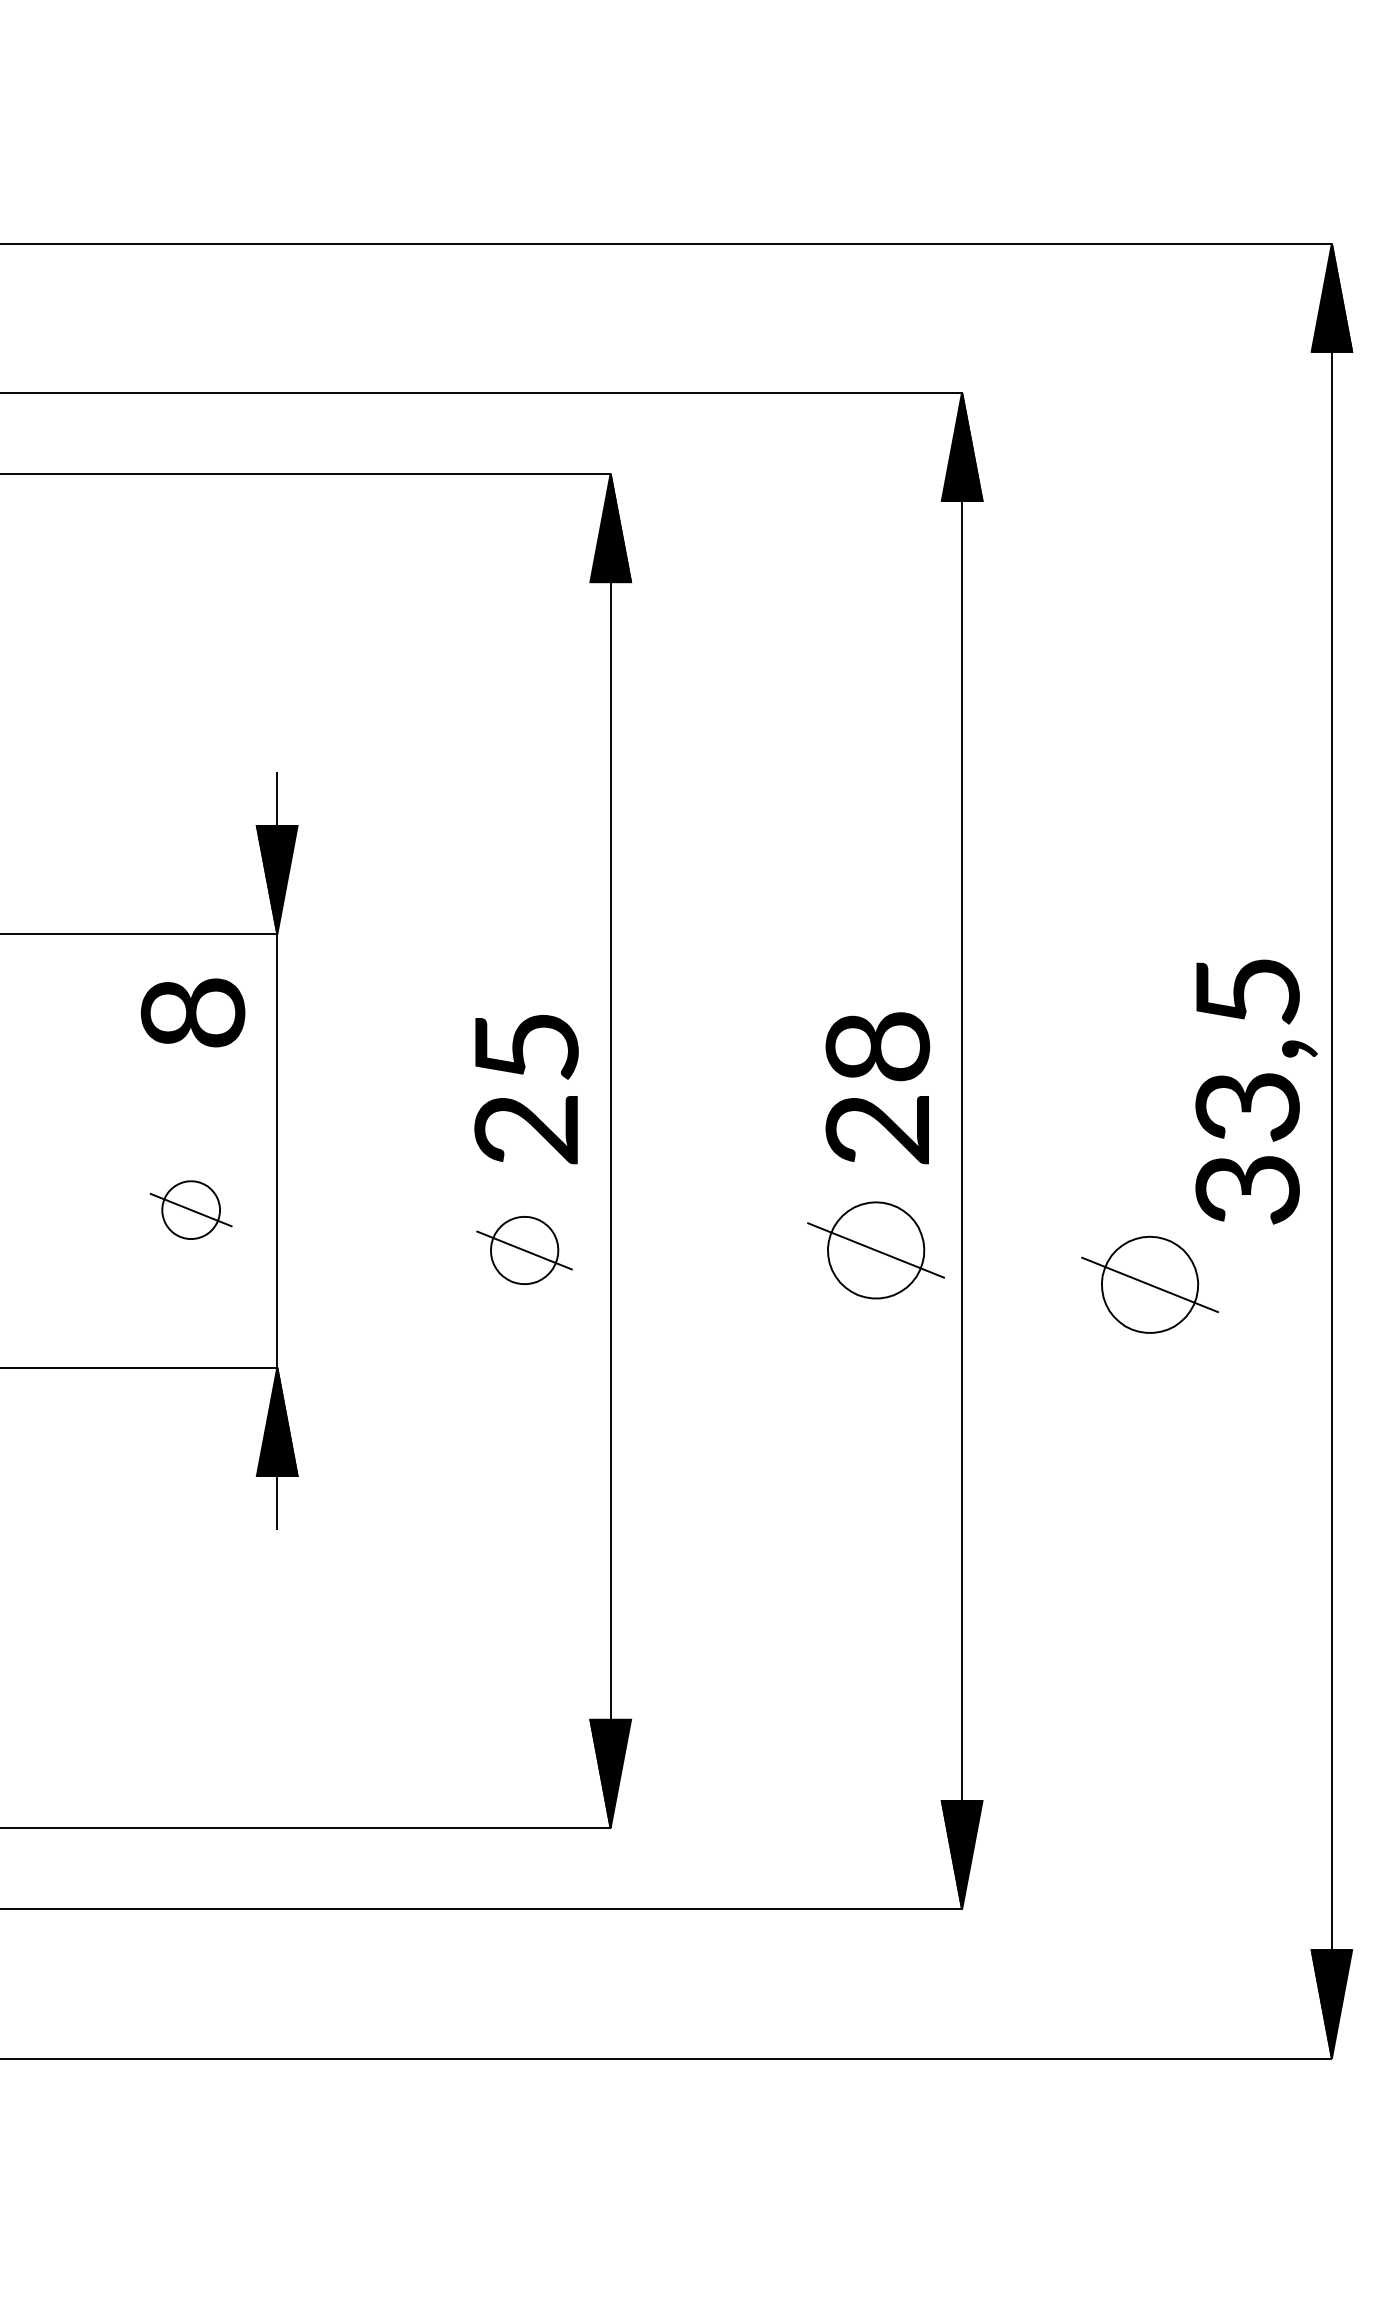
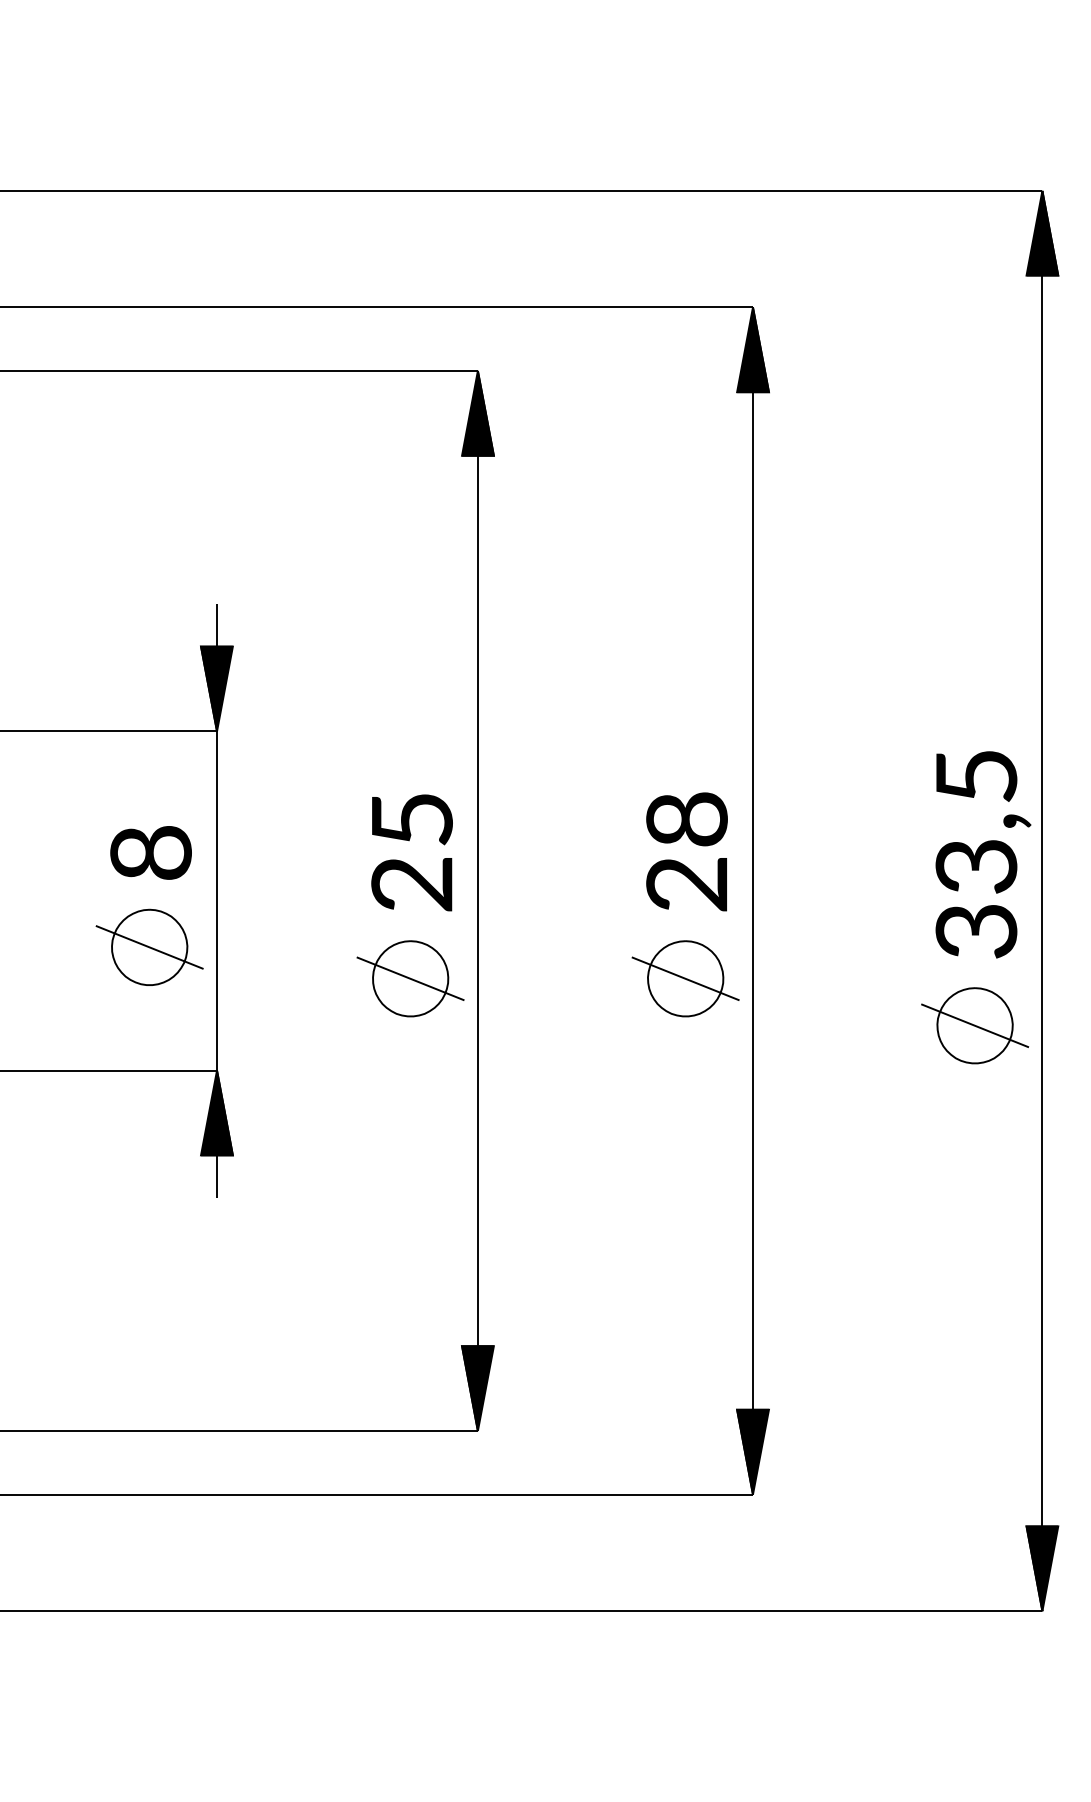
text: (192, 1012) -> (150, 852), moved
part: (191, 1209) -> (149, 946), size x1.67
part: (524, 1250) -> (410, 978), size x1.43
part: (1150, 1284) -> (975, 1025), moved

